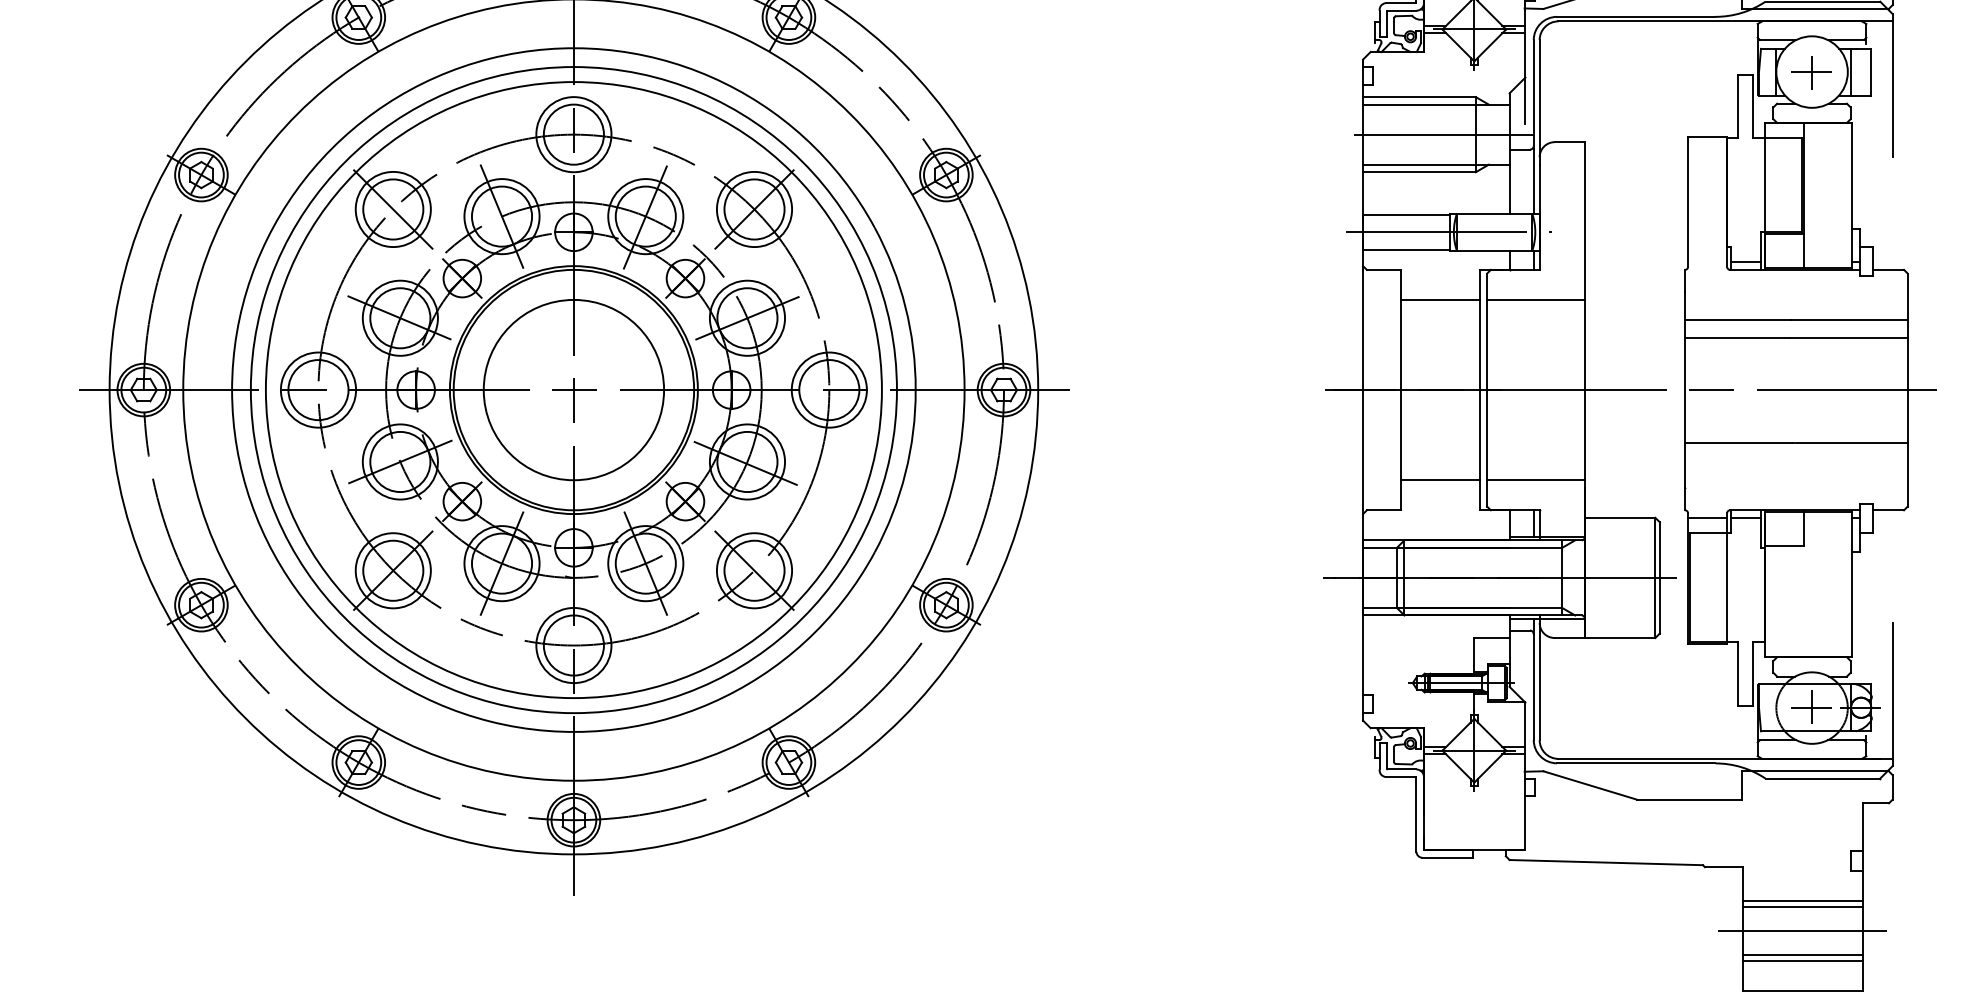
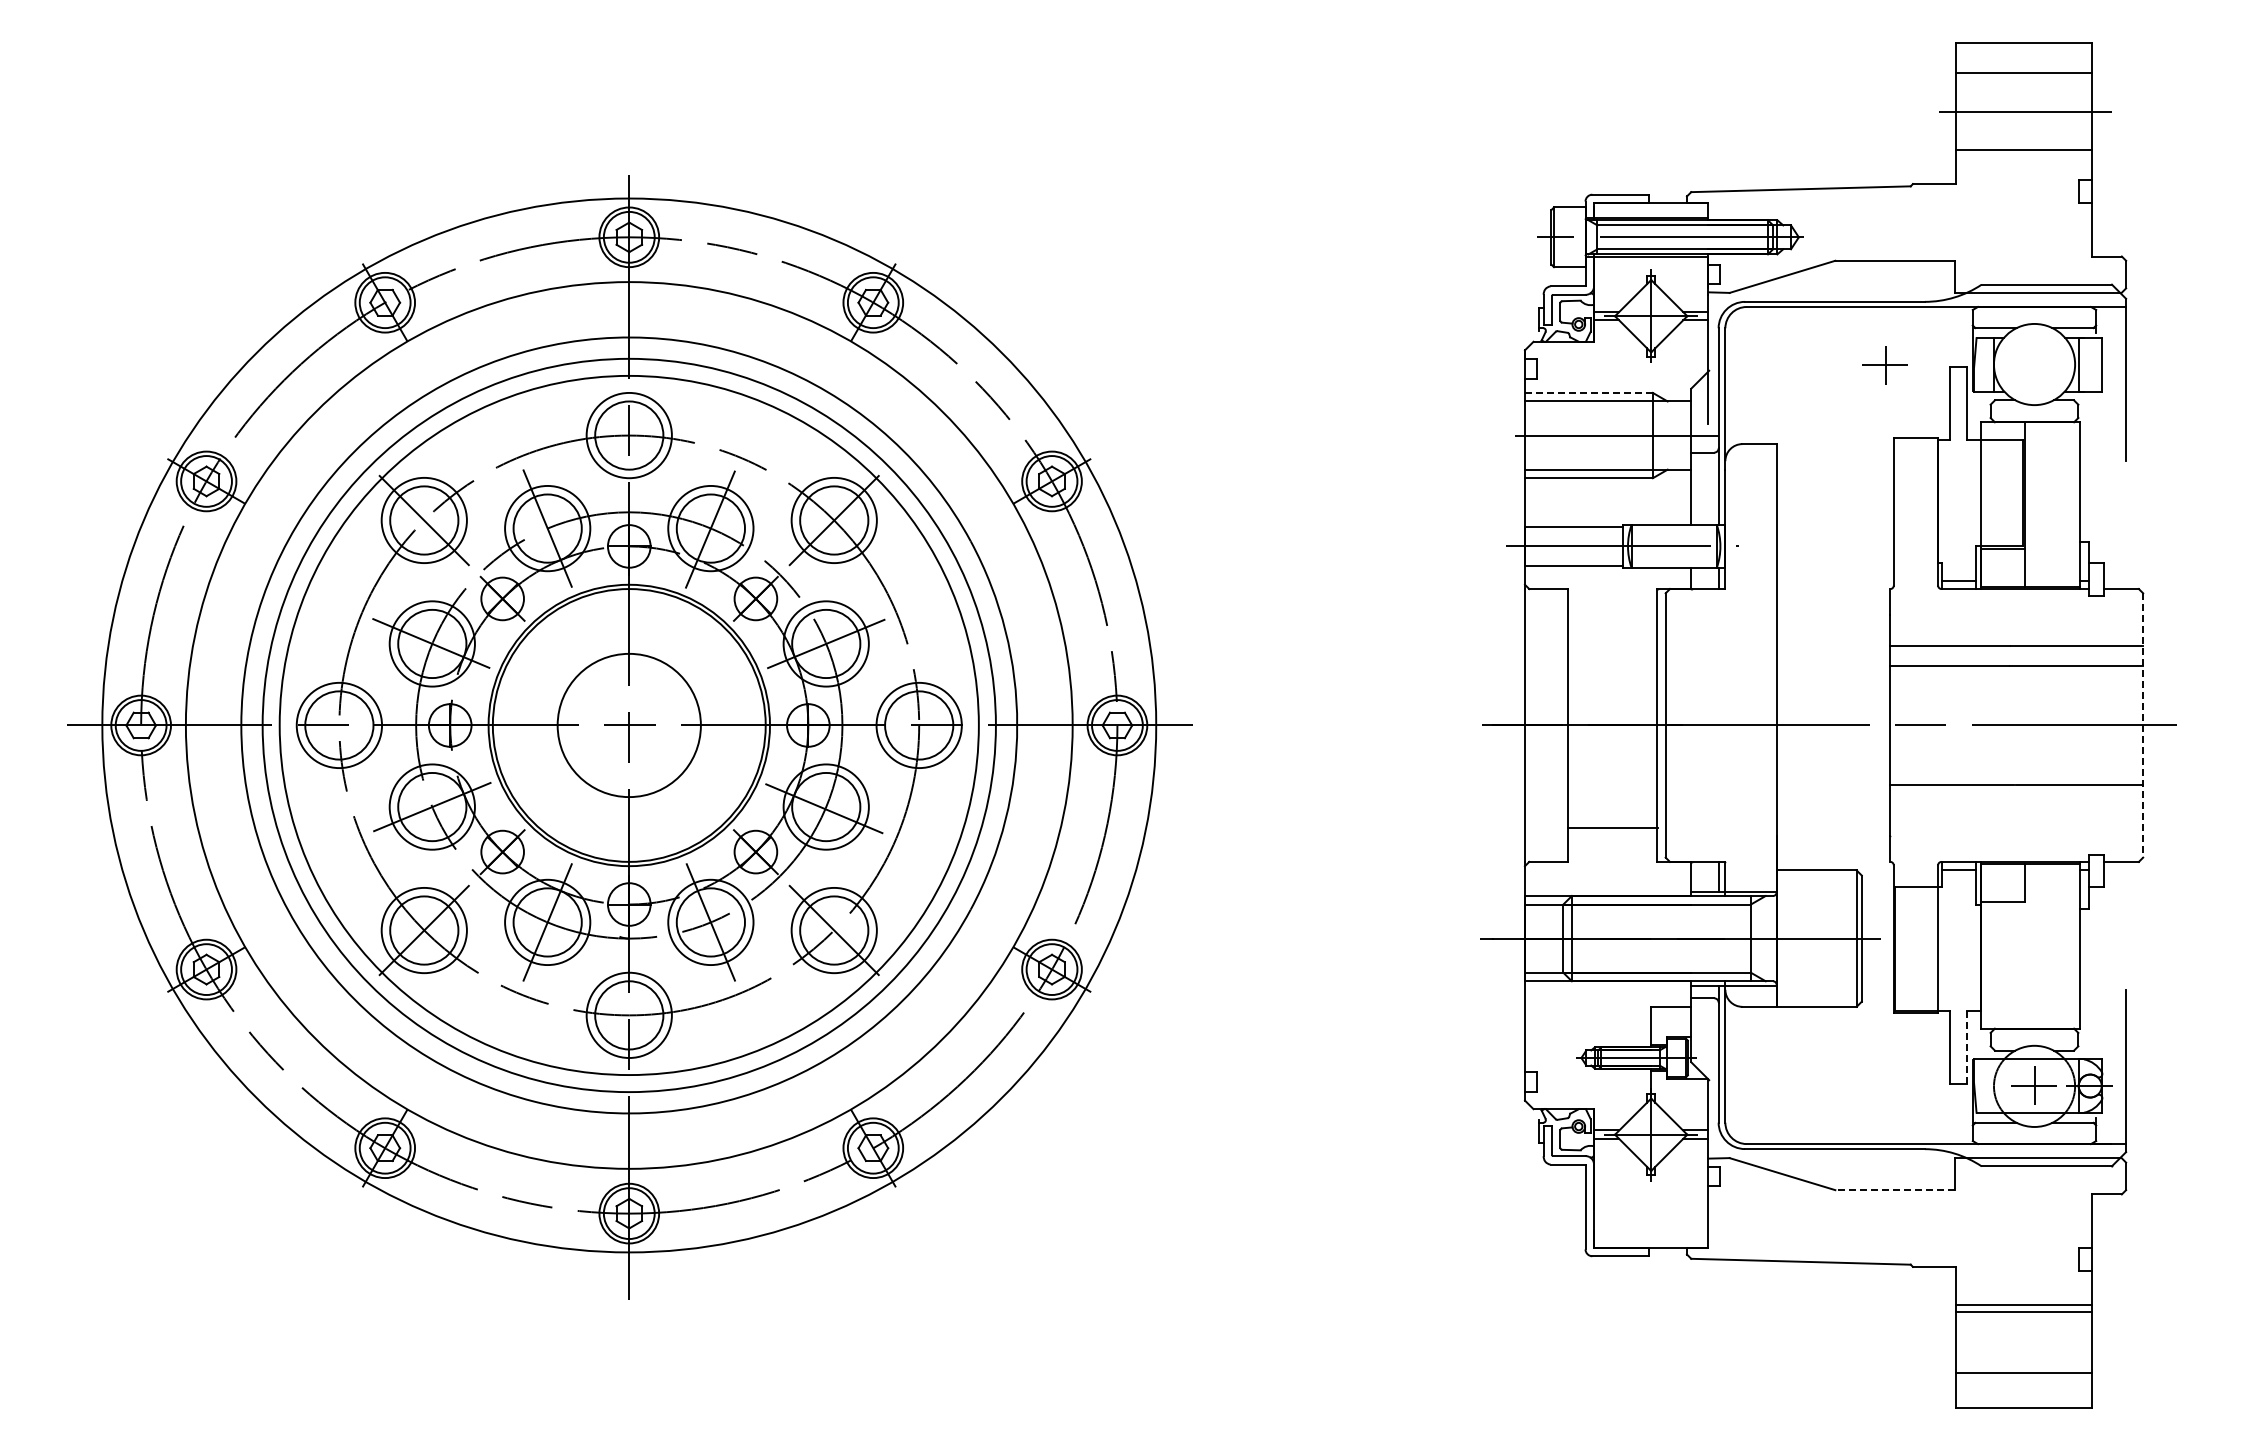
part: (1811, 72) -> (1884, 365), moved
line: (1419, 96) -> (1588, 392), solid -> dashed
line: (1440, 300) -> (1612, 623), removed
line: (1535, 300) -> (1720, 623), removed
circle: (573, 390) -> (628, 725), size x0.7
line: (1908, 390) -> (2143, 725), solid -> dashed
line: (1535, 479) -> (1720, 827), removed
line: (1707, 517) -> (1915, 870), removed
line: (1753, 672) -> (1967, 1046), solid -> dashed
line: (1689, 799) -> (1895, 1190), solid -> dashed
line: (1802, 931) -> (2023, 1339), removed
line: (1802, 954) -> (2023, 1366), removed

